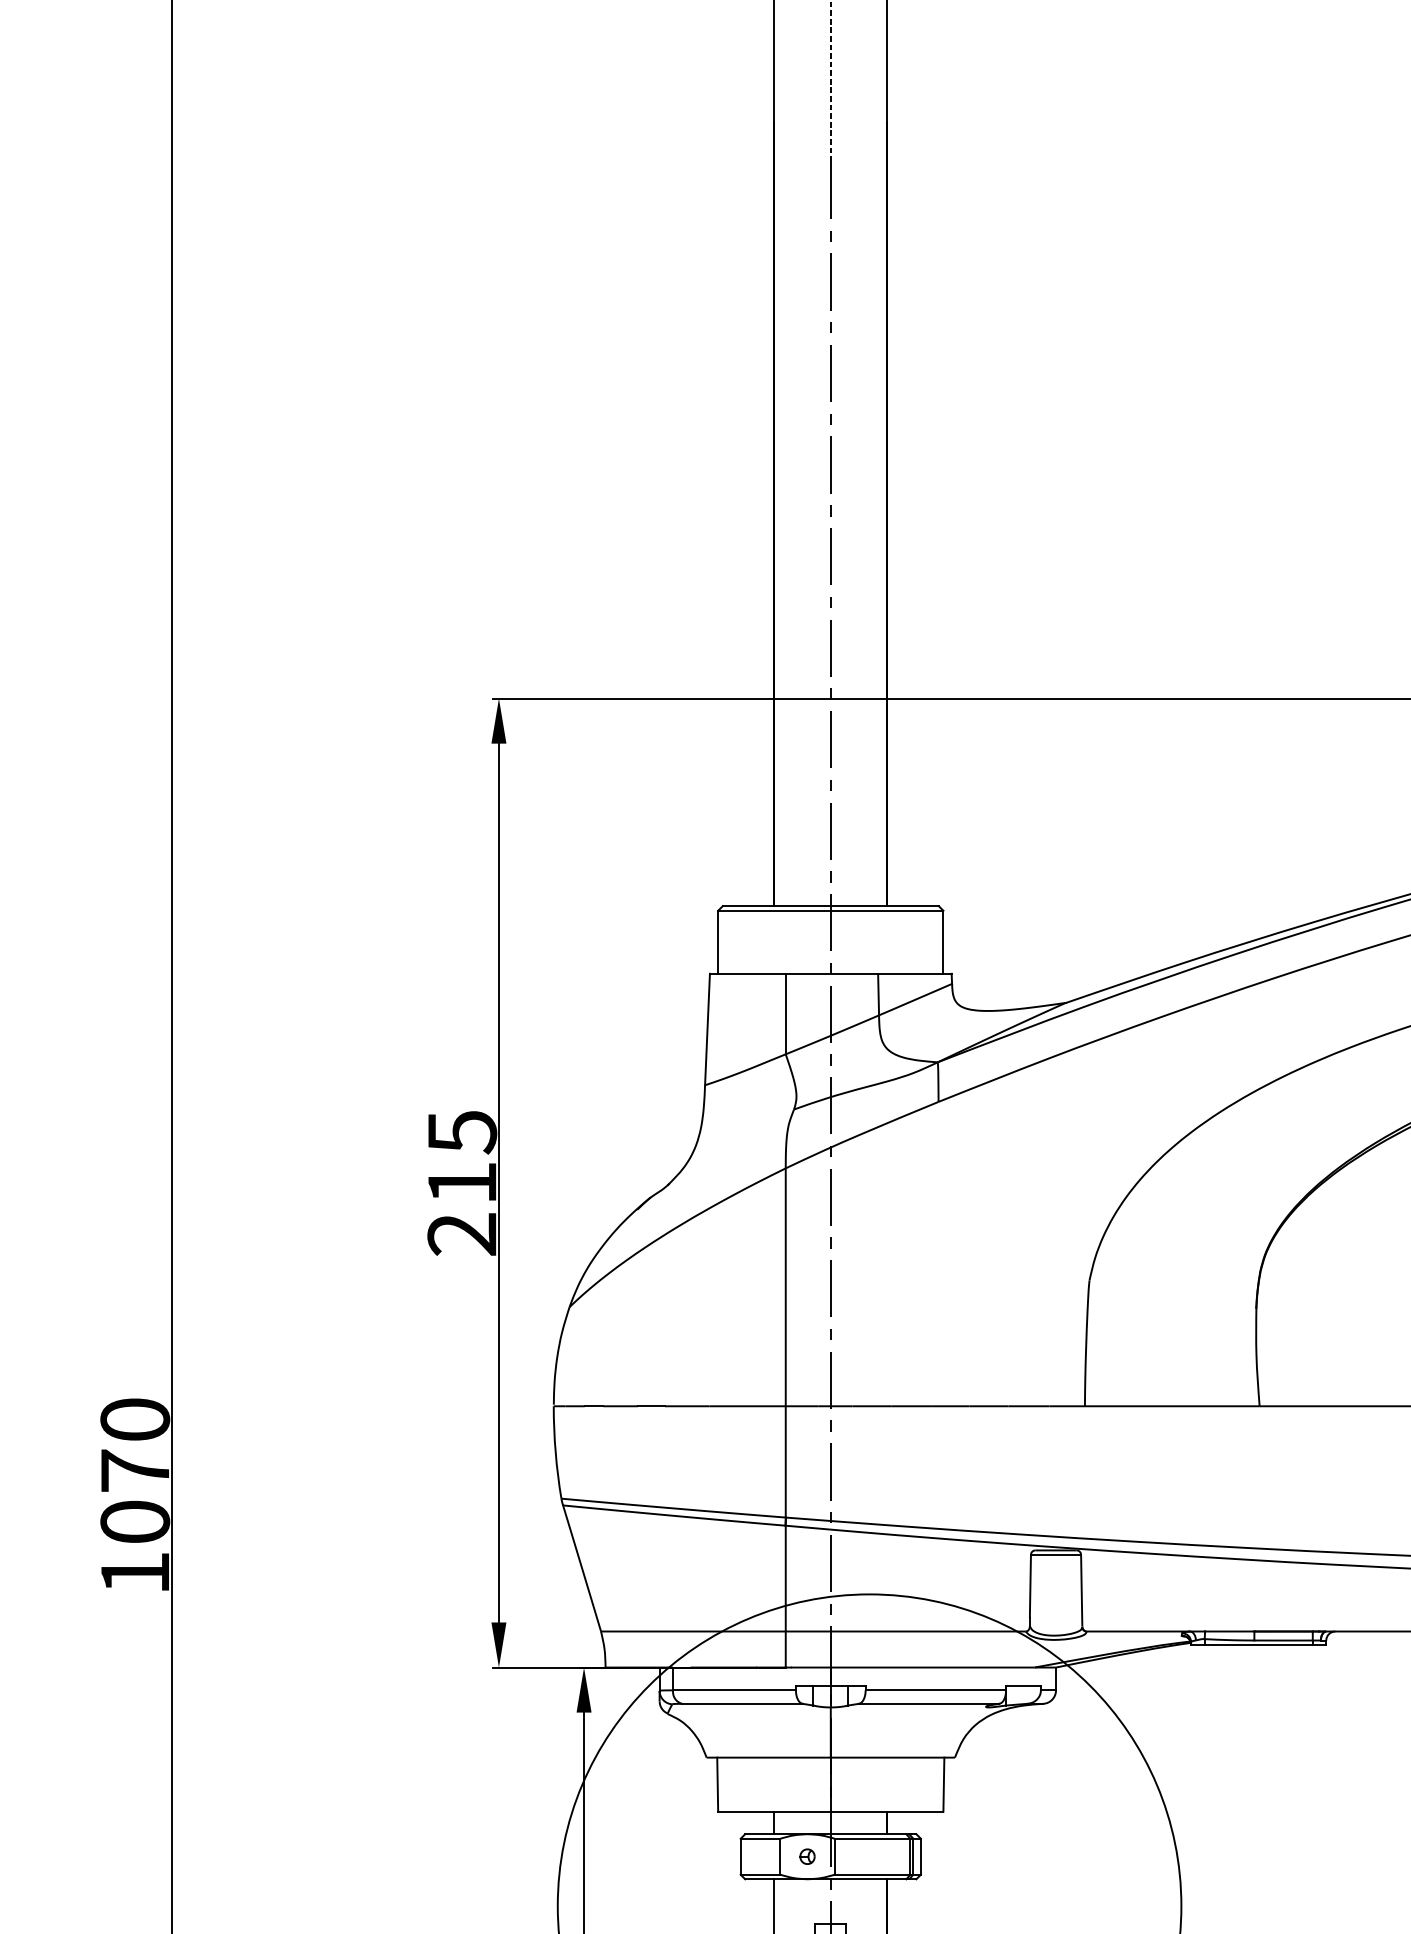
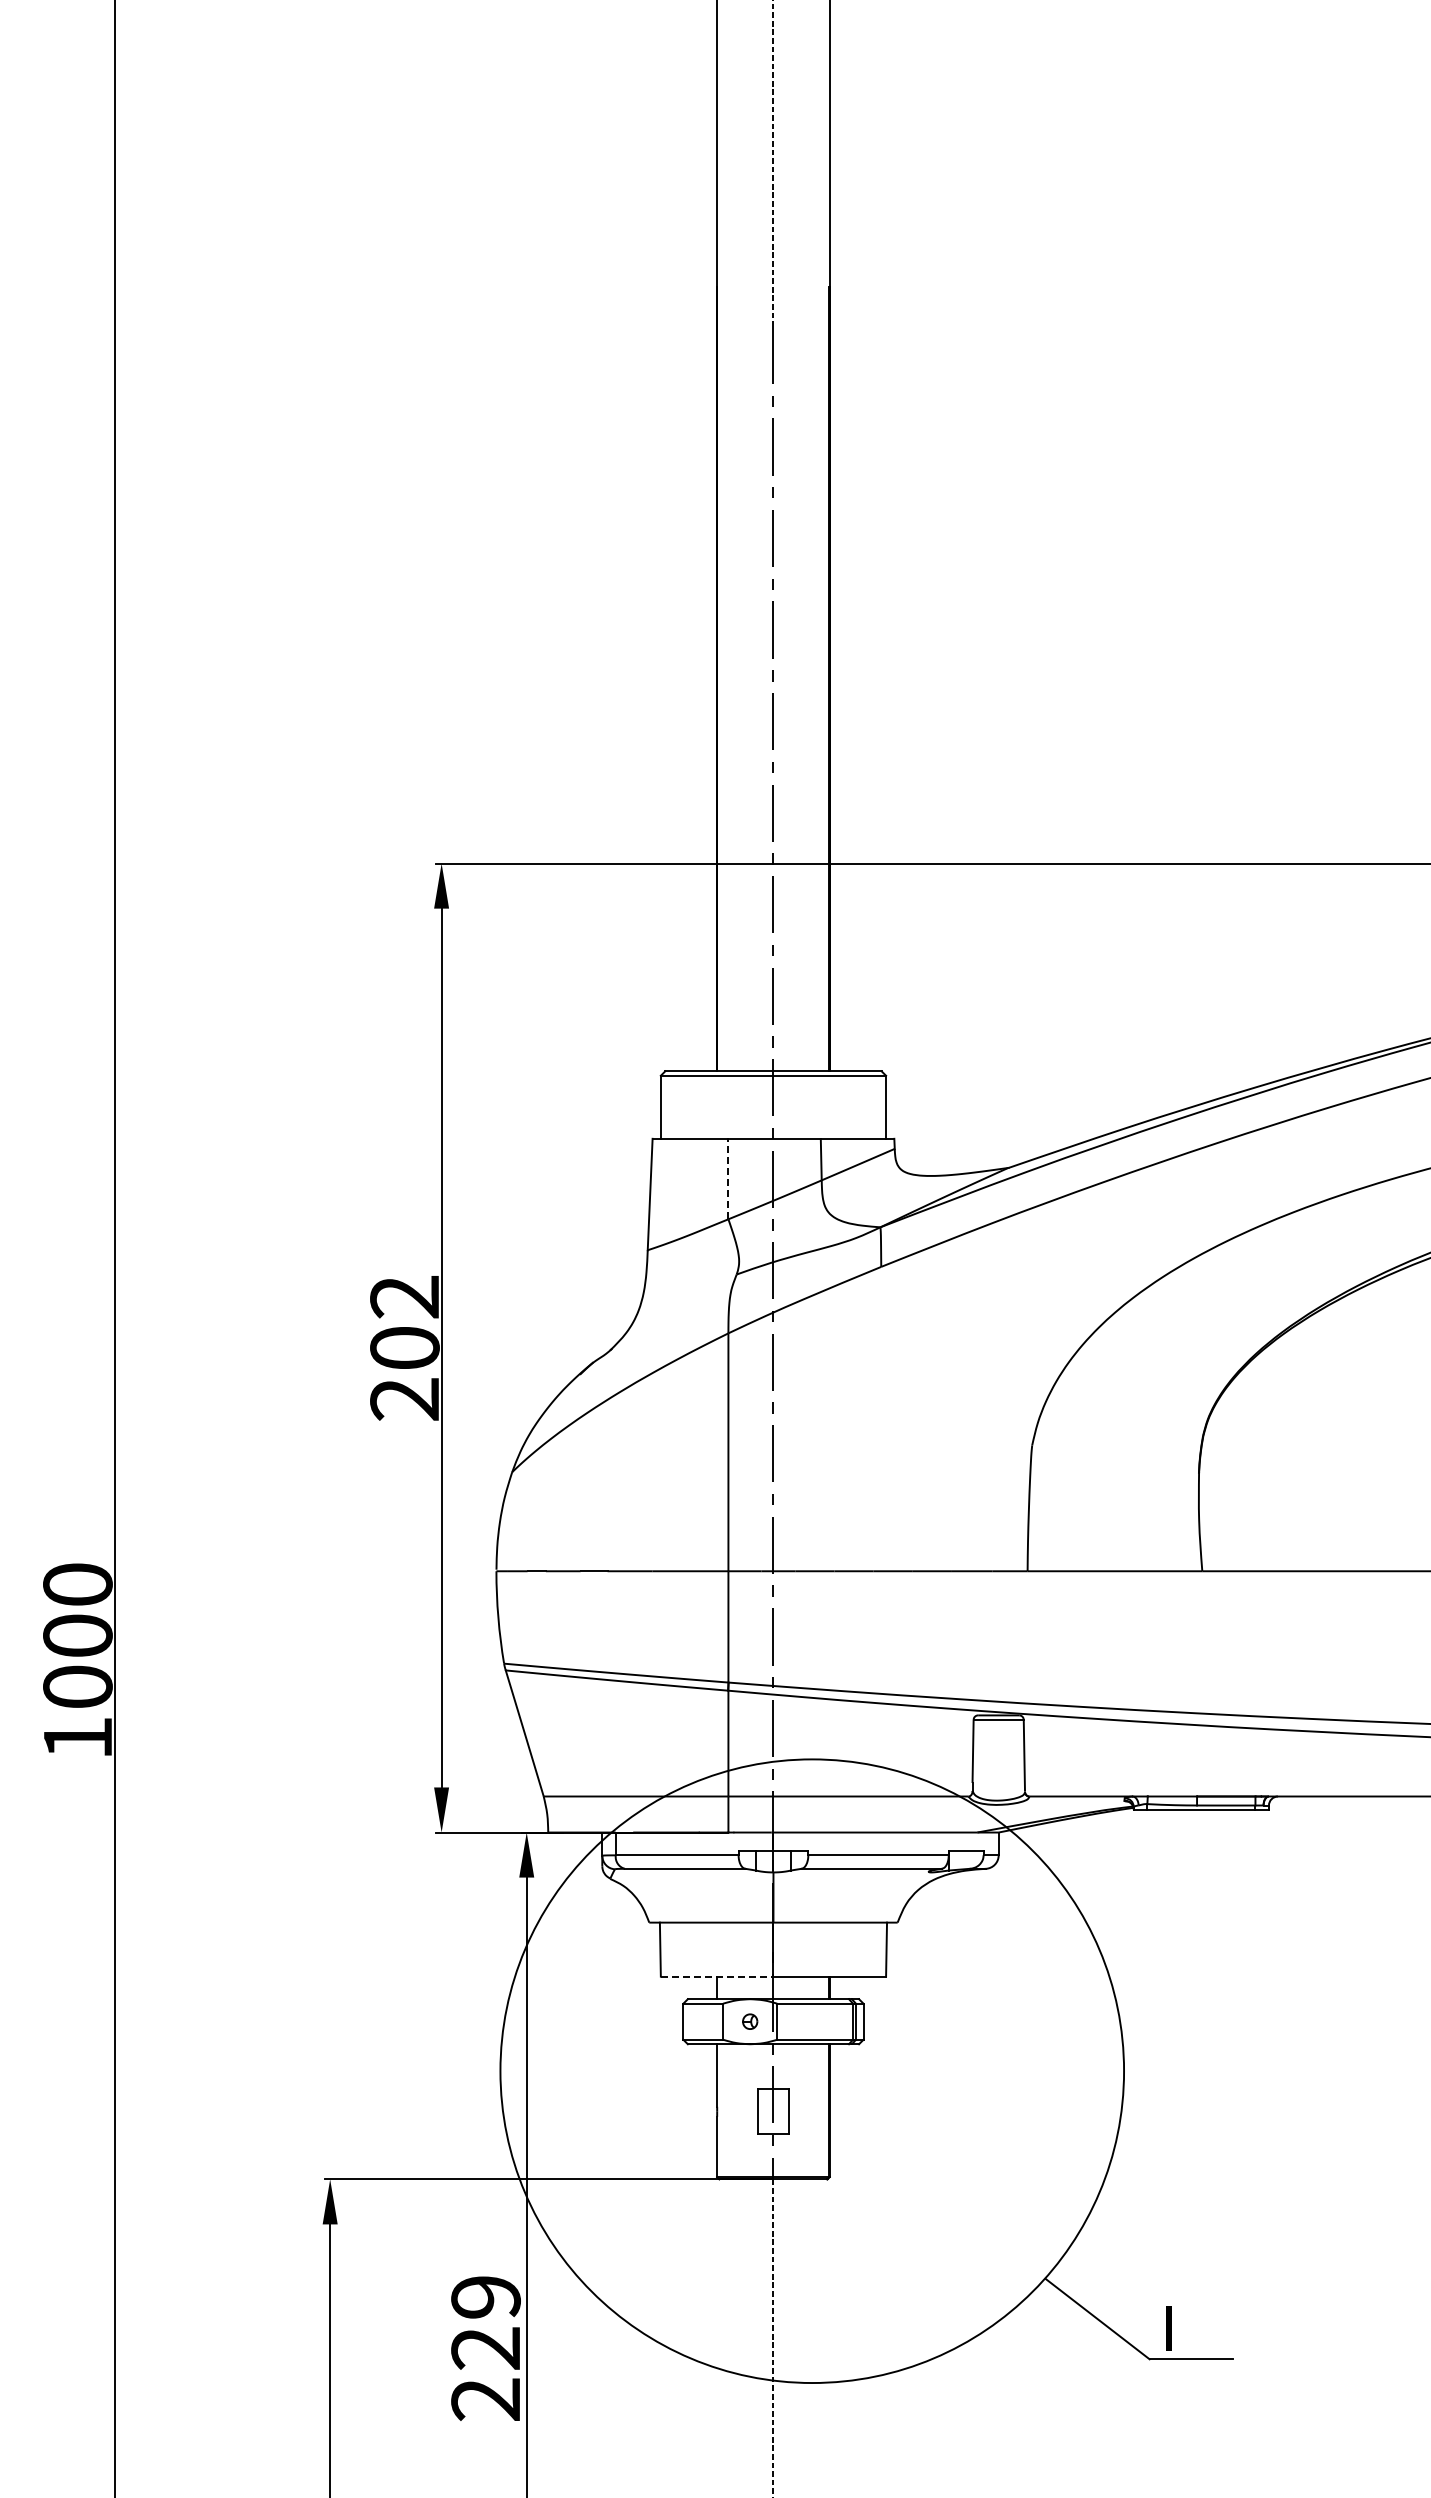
line: (785, 1012) -> (728, 1177), solid -> dashed
text: (461, 1157) -> (404, 1322), 215 -> 202
text: (134, 1470) -> (77, 1635), 1070 -> 1000
line: (774, 1811) -> (717, 1976), solid -> dashed

